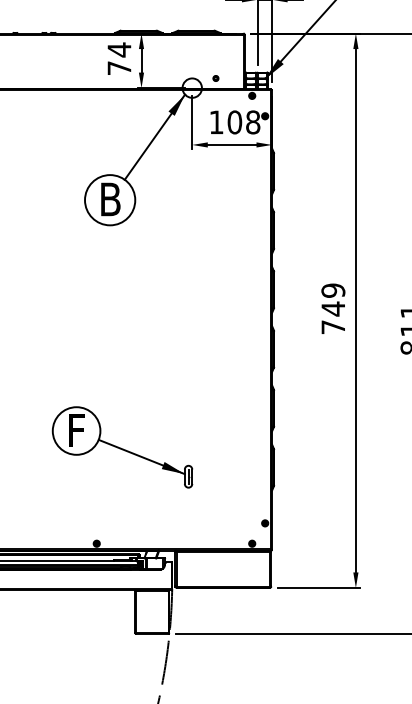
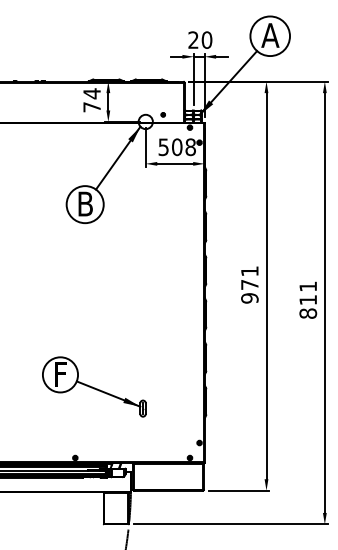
text: (216, 122) -> (163, 147), 108 -> 508
text: (332, 308) -> (249, 284), 749 -> 971

